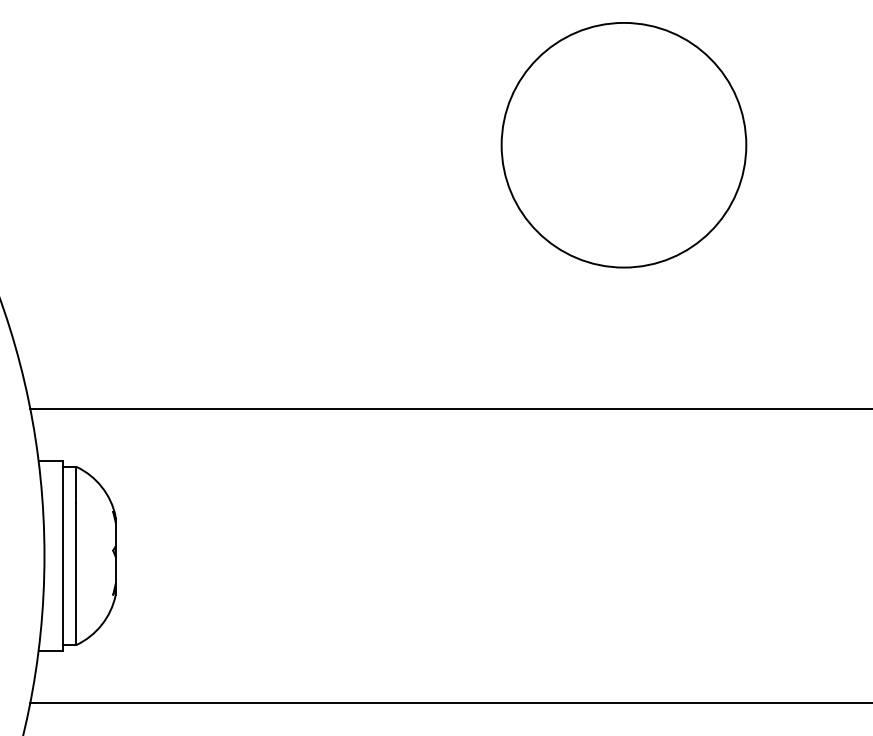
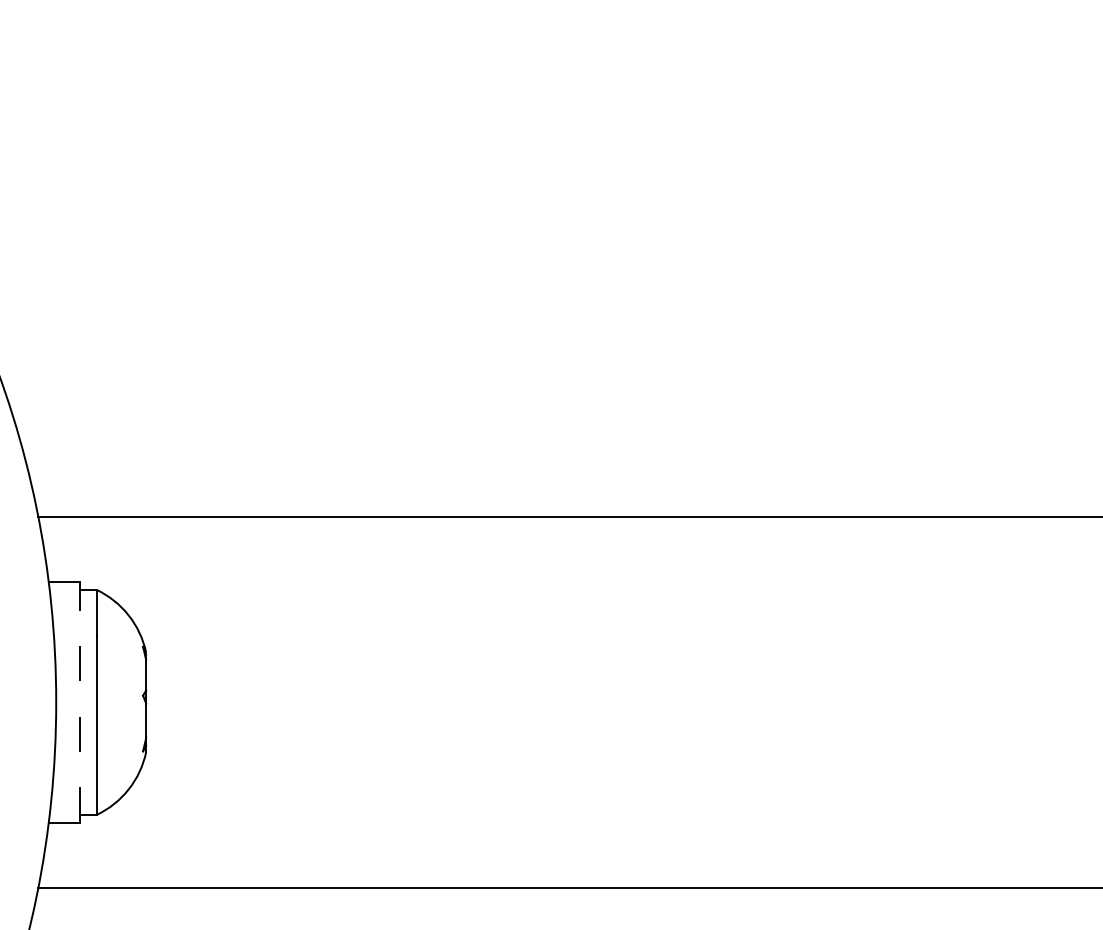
circle: (623, 145) -> (787, 183), removed
line: (63, 555) -> (80, 701), solid -> dashed

